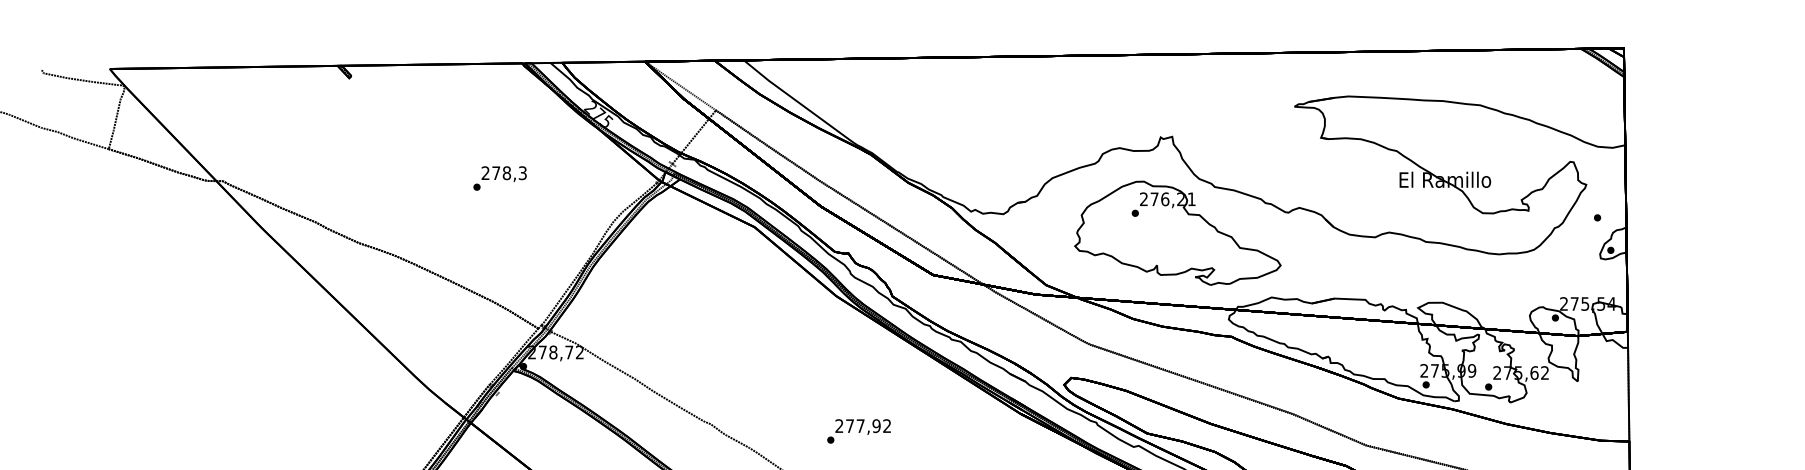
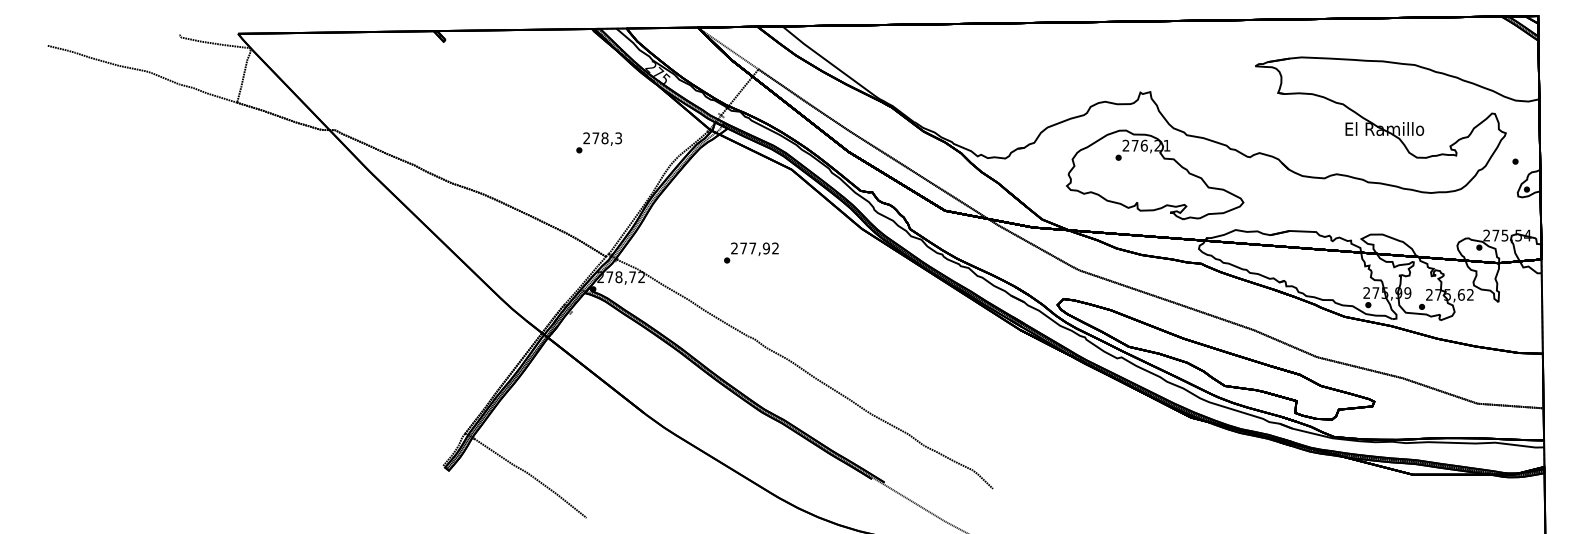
text: (499, 178) -> (598, 142), moved
text: (859, 430) -> (751, 252), moved

